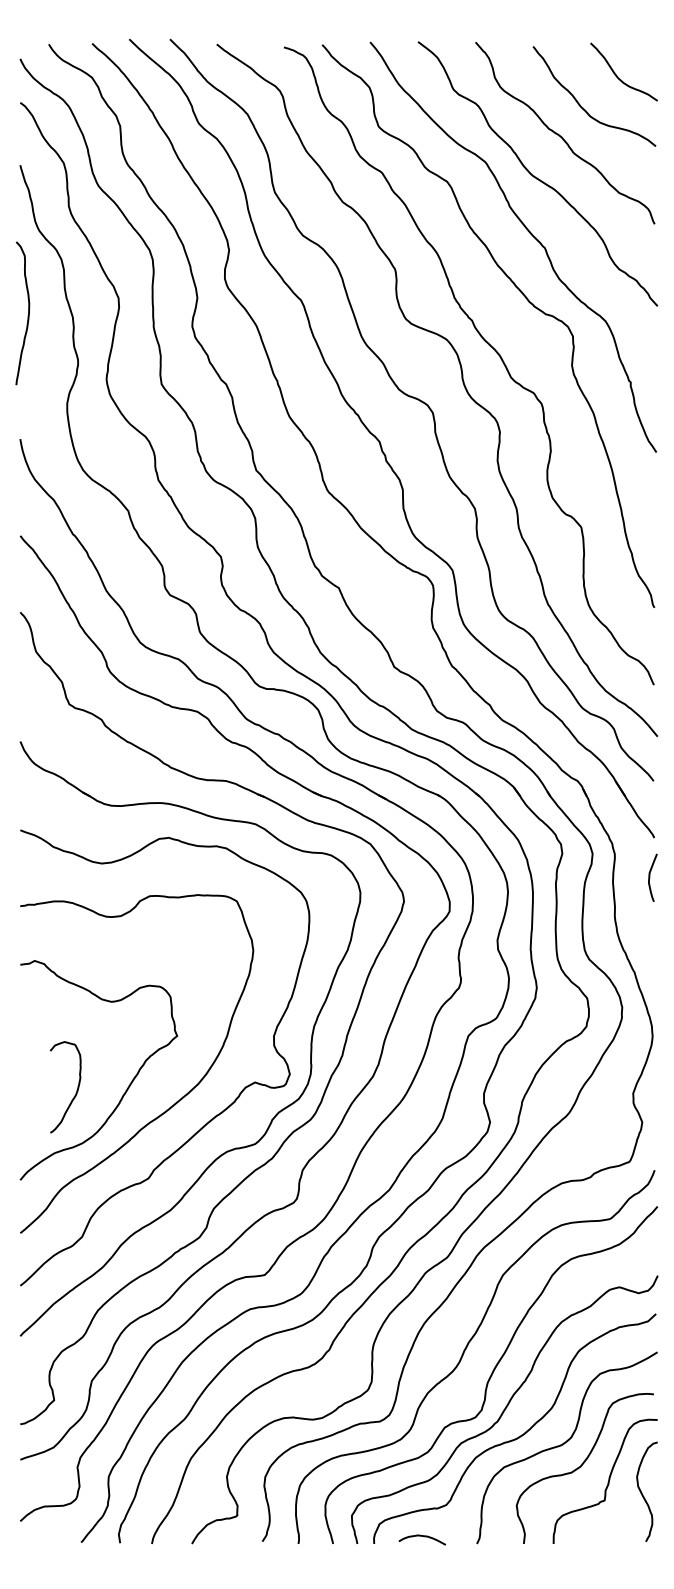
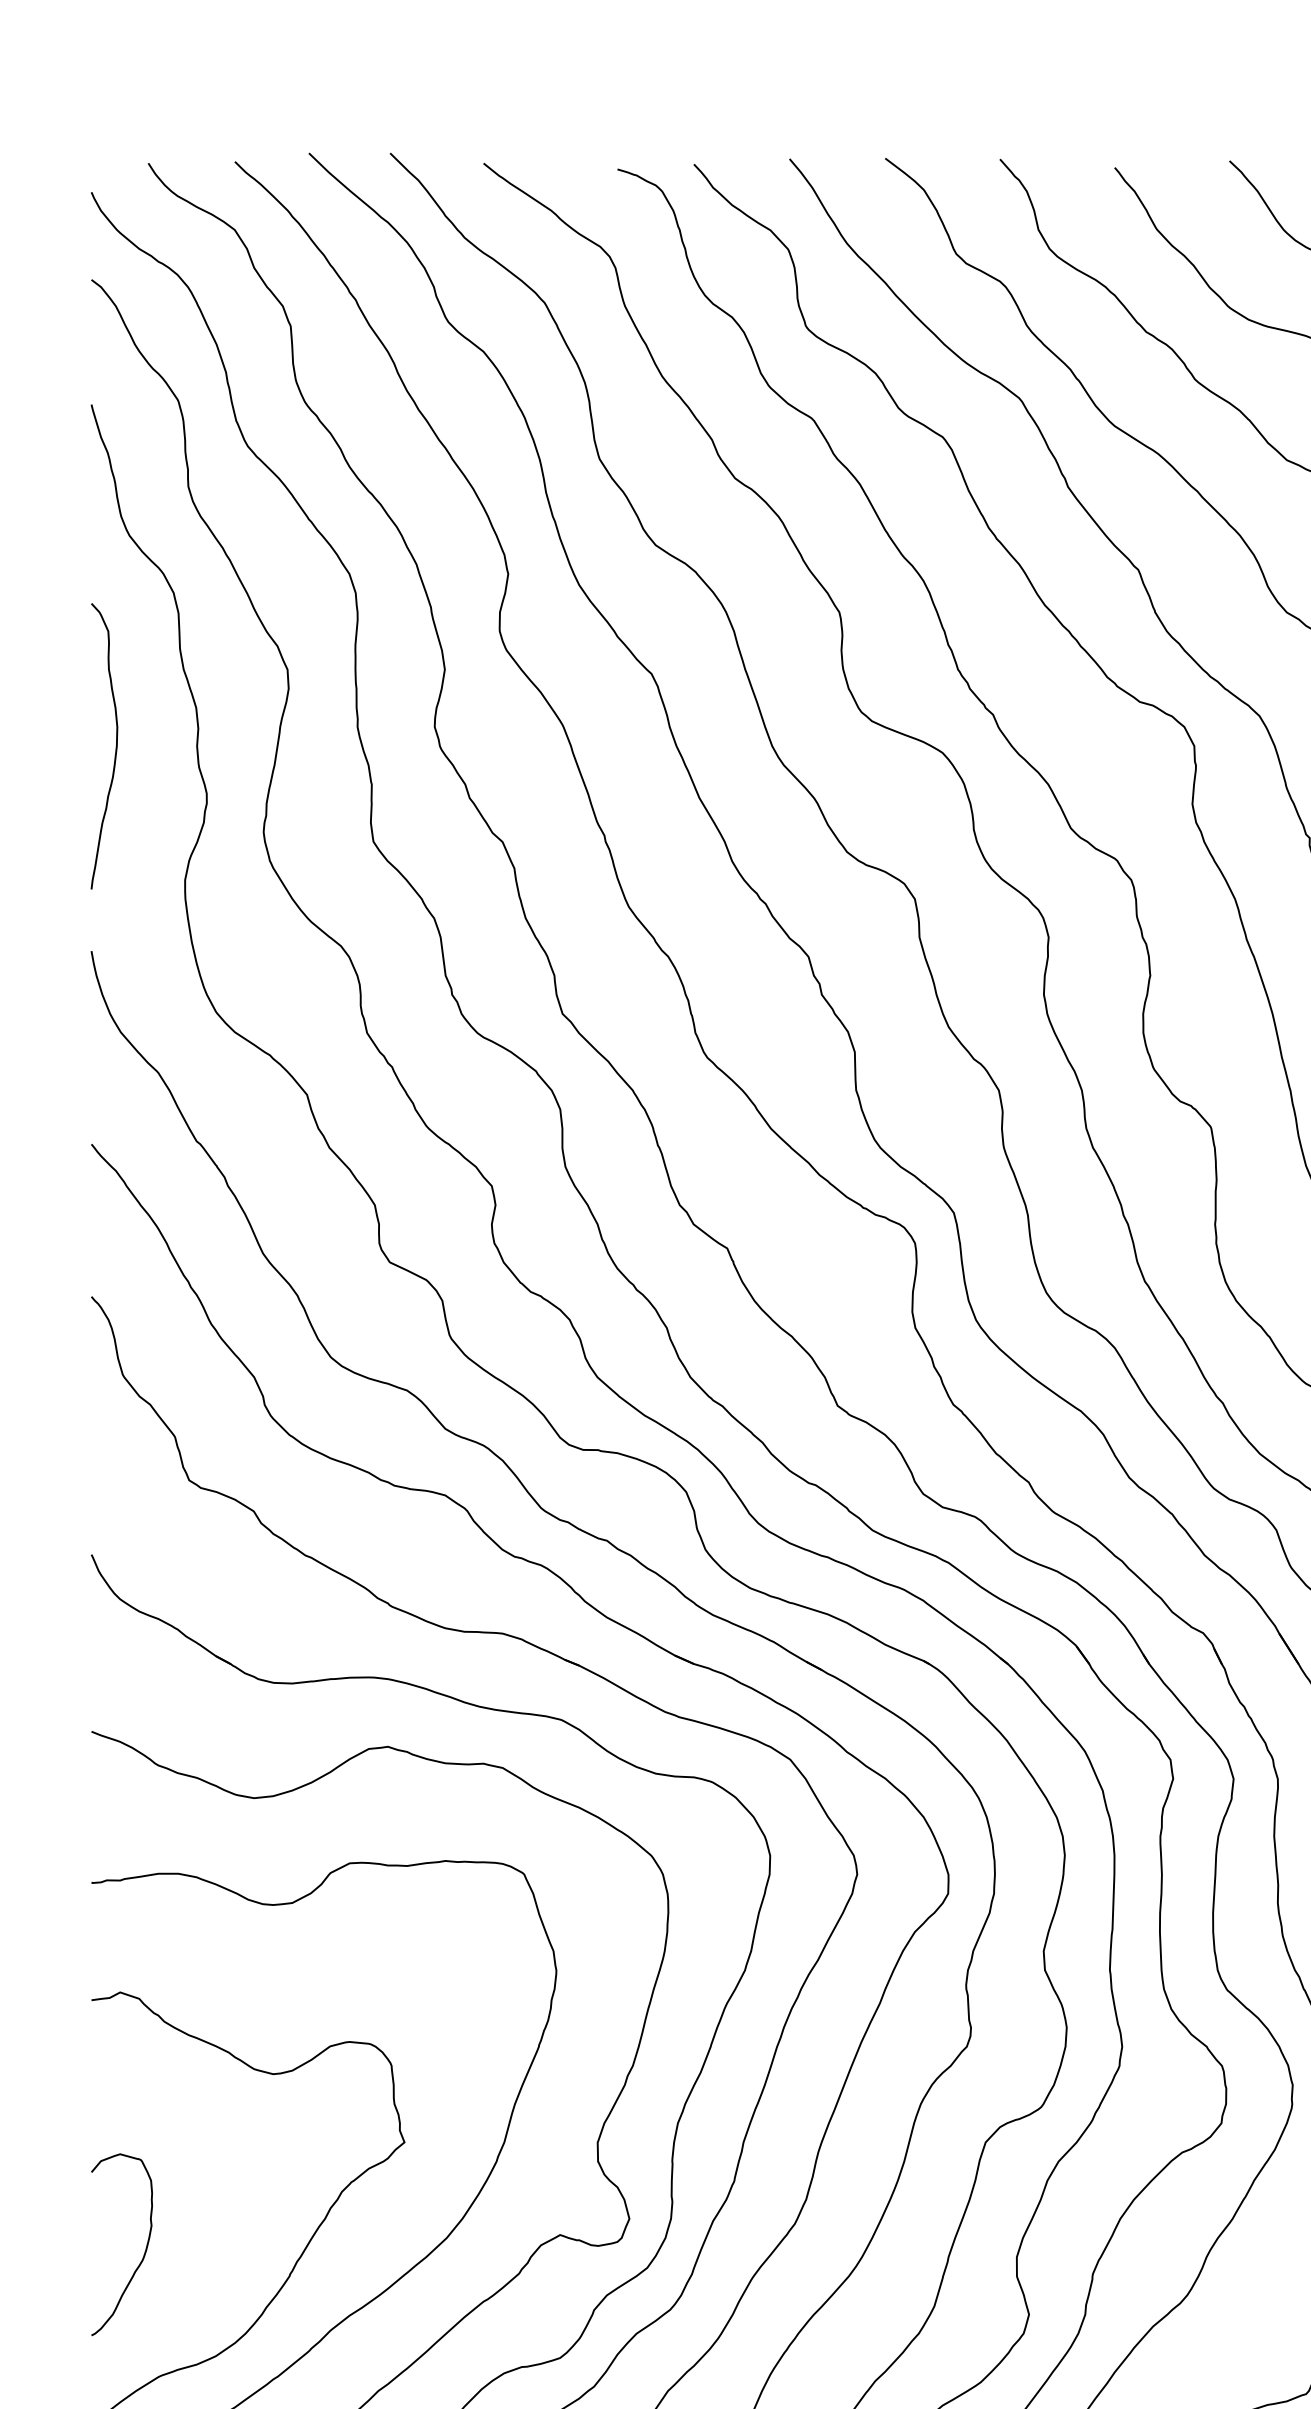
curve: (27, 315) -> (113, 750), moved
curve: (76, 1090) -> (143, 2251), moved

